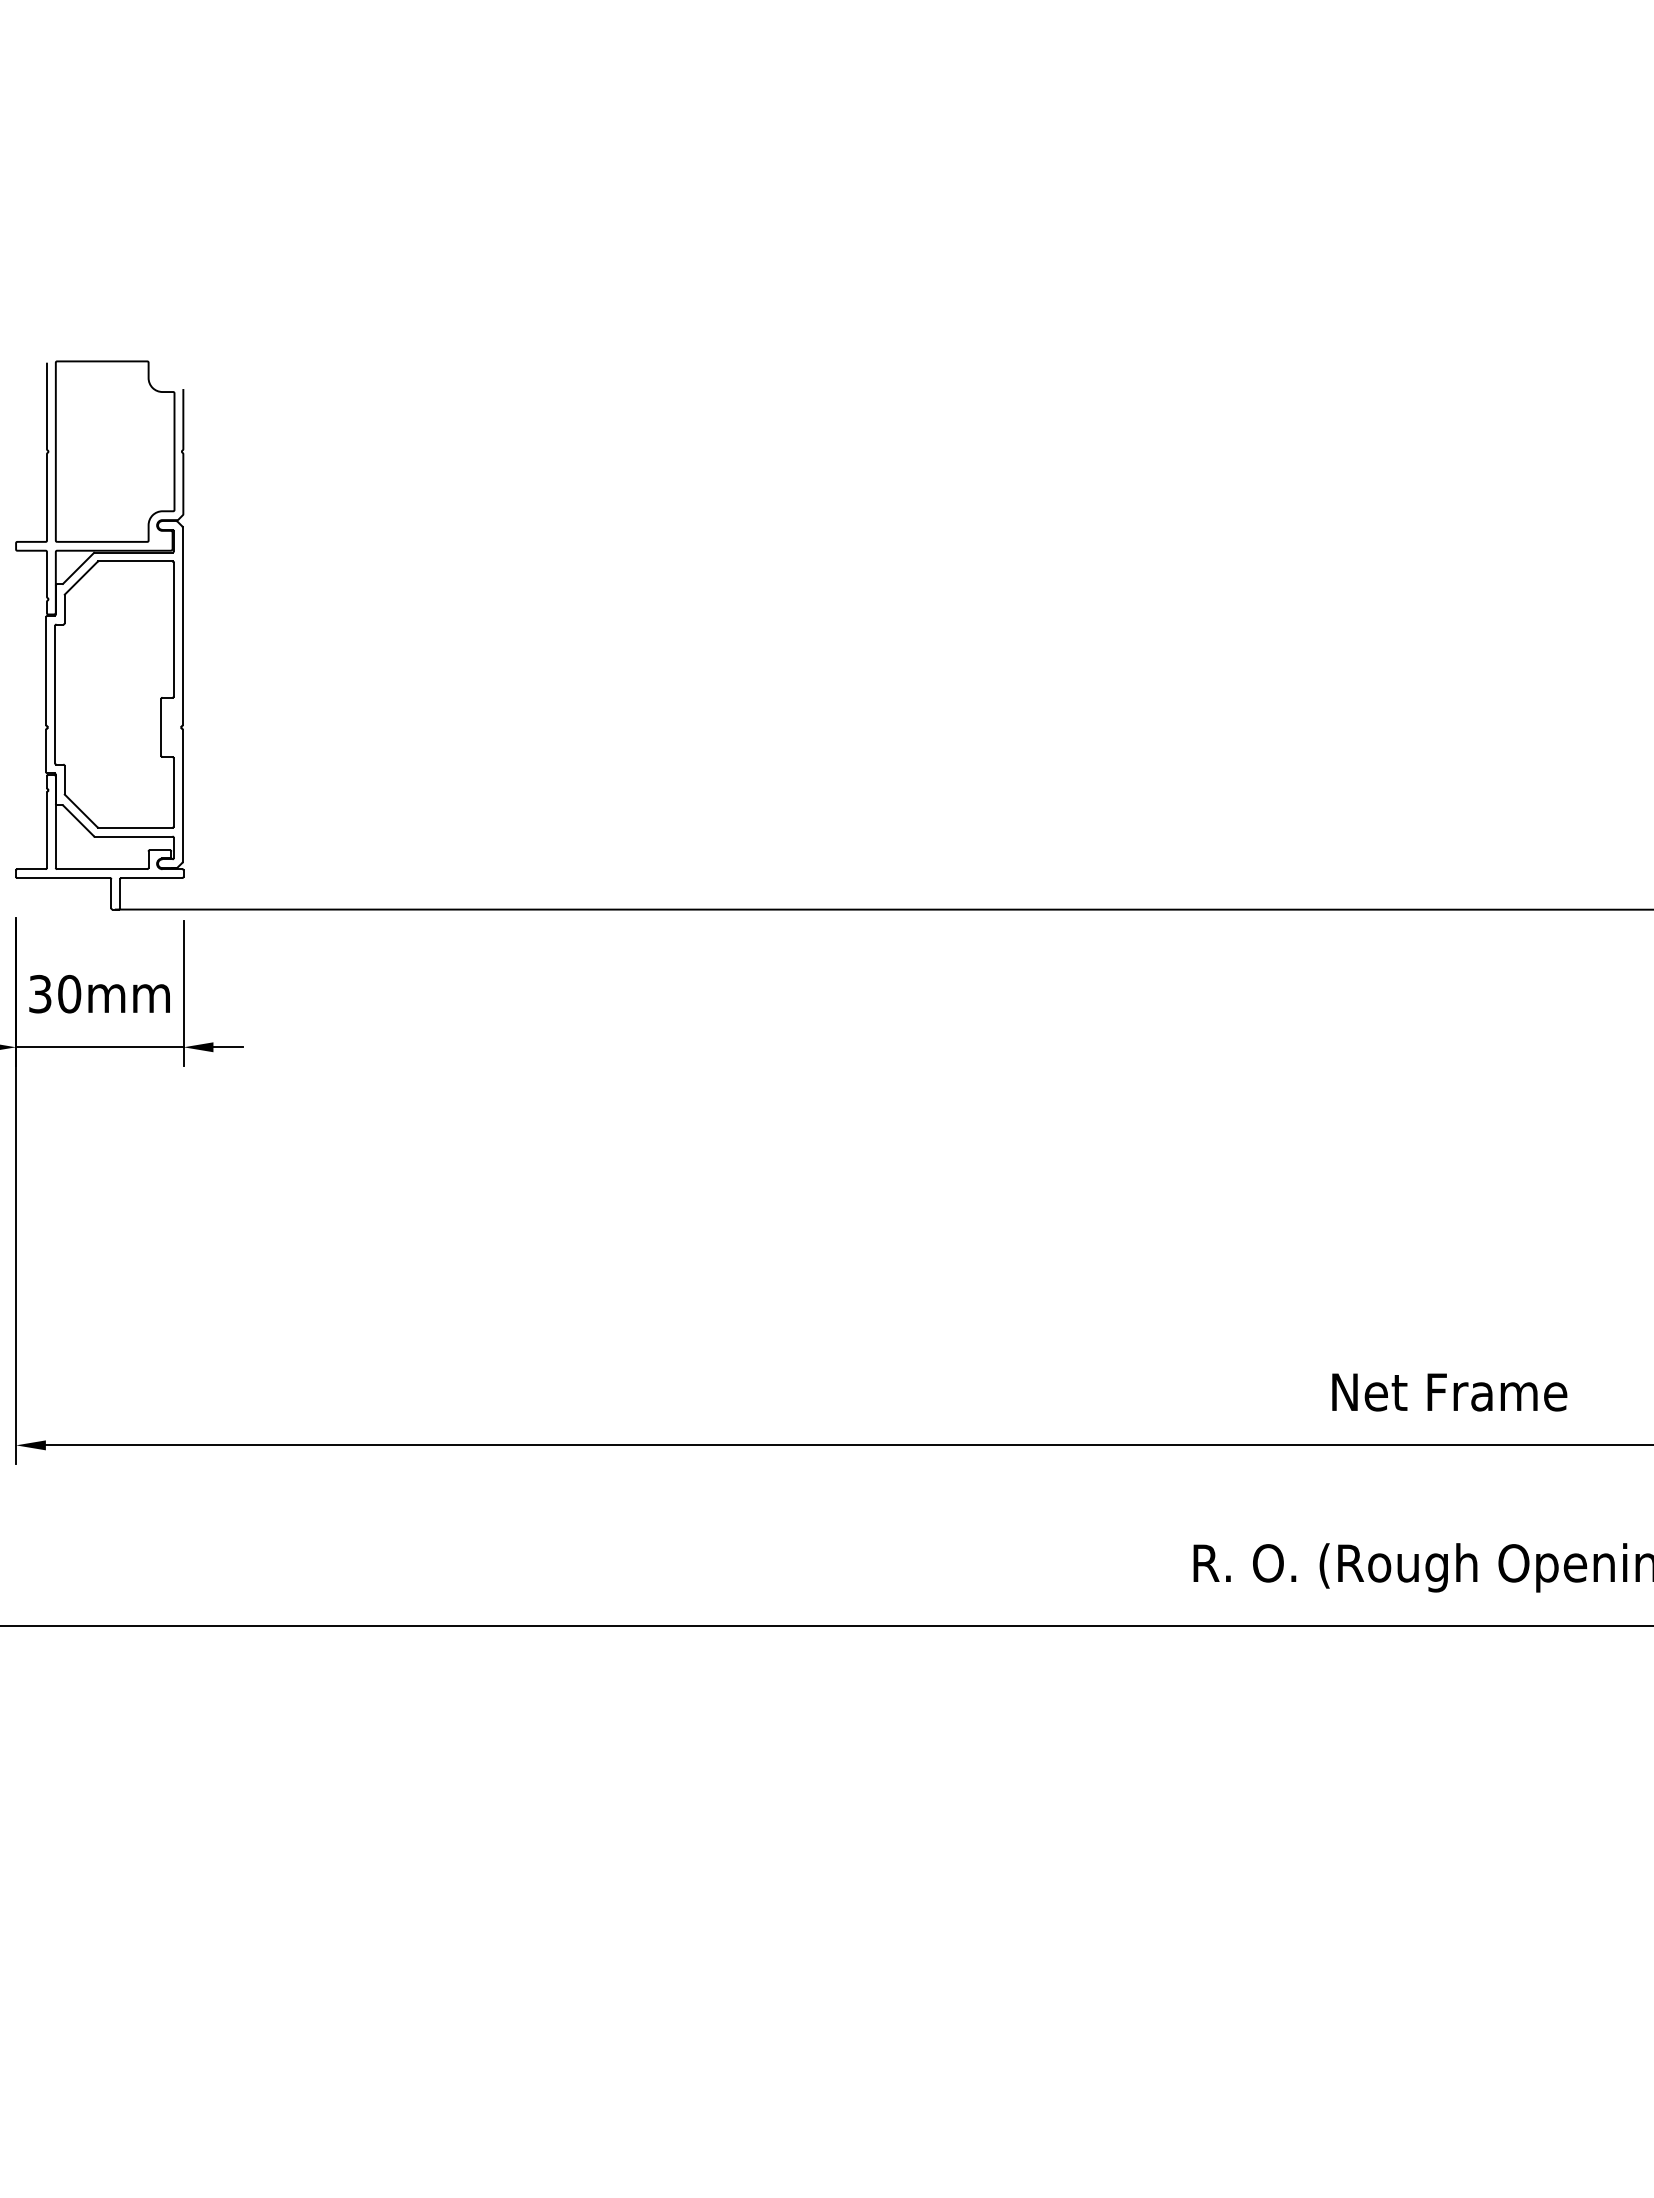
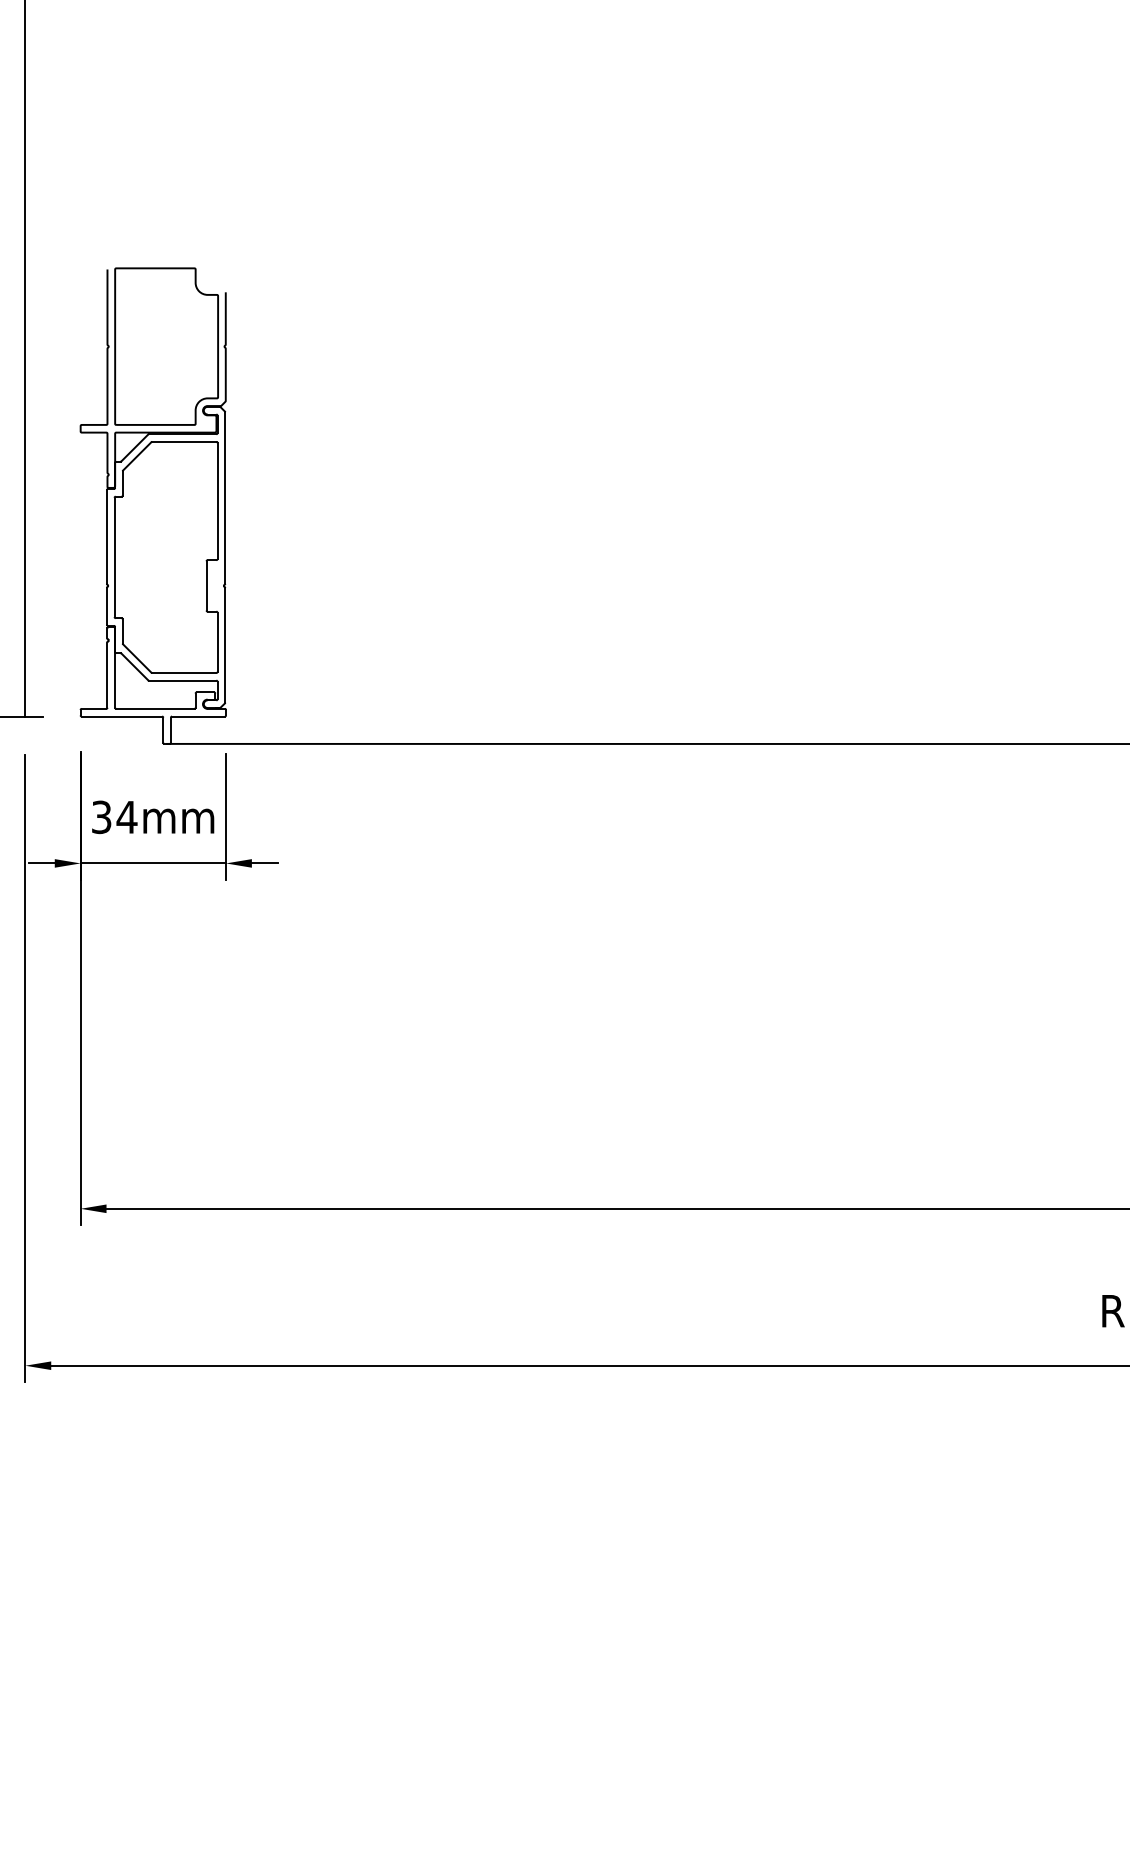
text: (69, 993) -> (127, 816), 30mm -> 34mm

